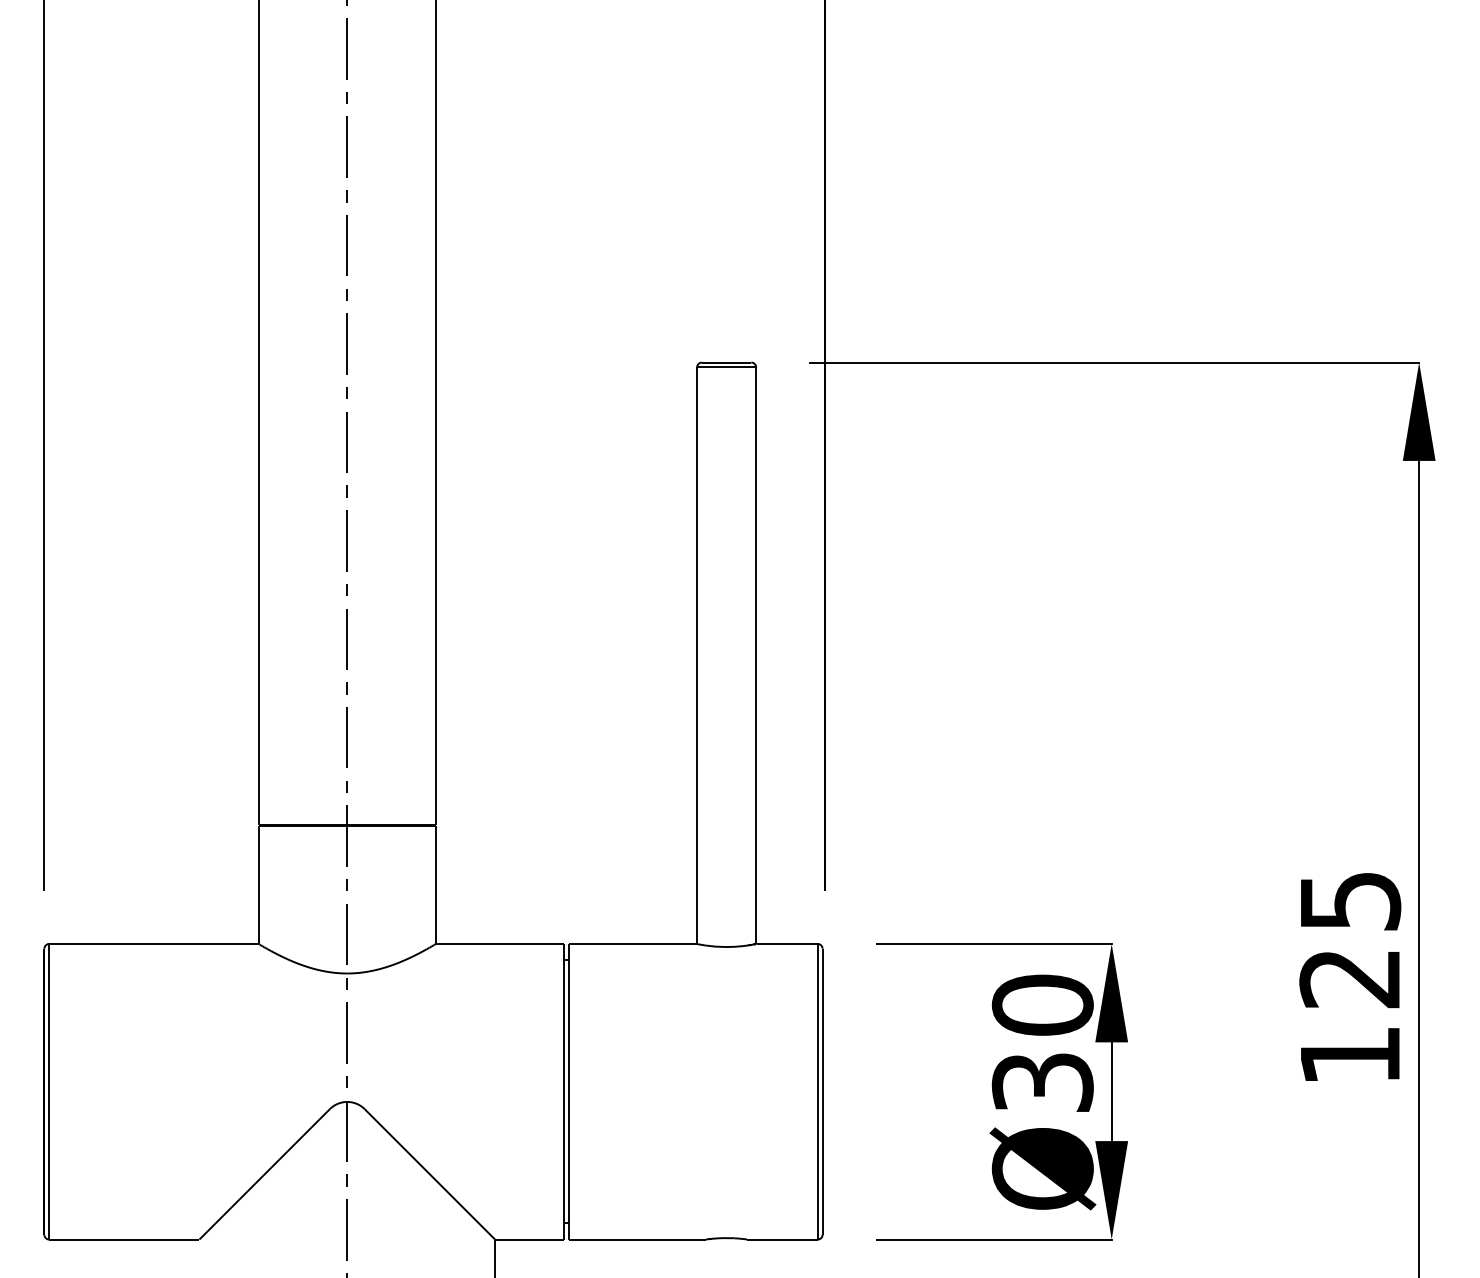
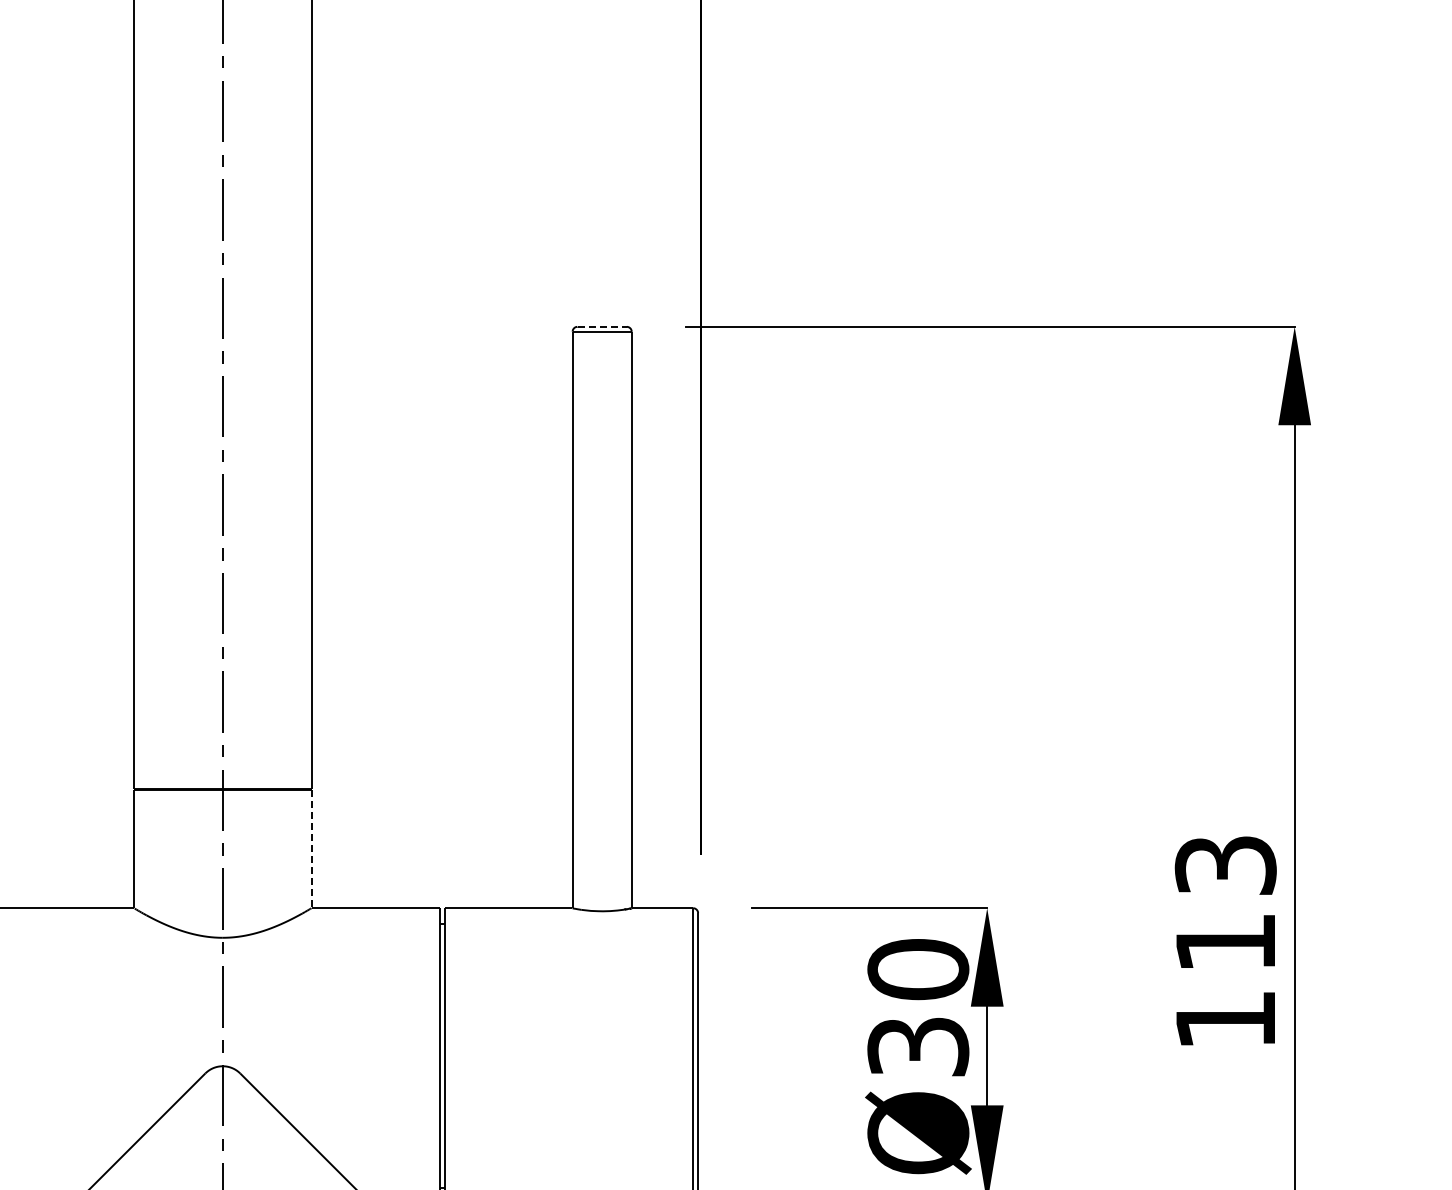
line: (726, 362) -> (602, 326), solid -> dashed
line: (435, 885) -> (311, 849), solid -> dashed
text: (1349, 940) -> (1225, 904), 125 -> 113

